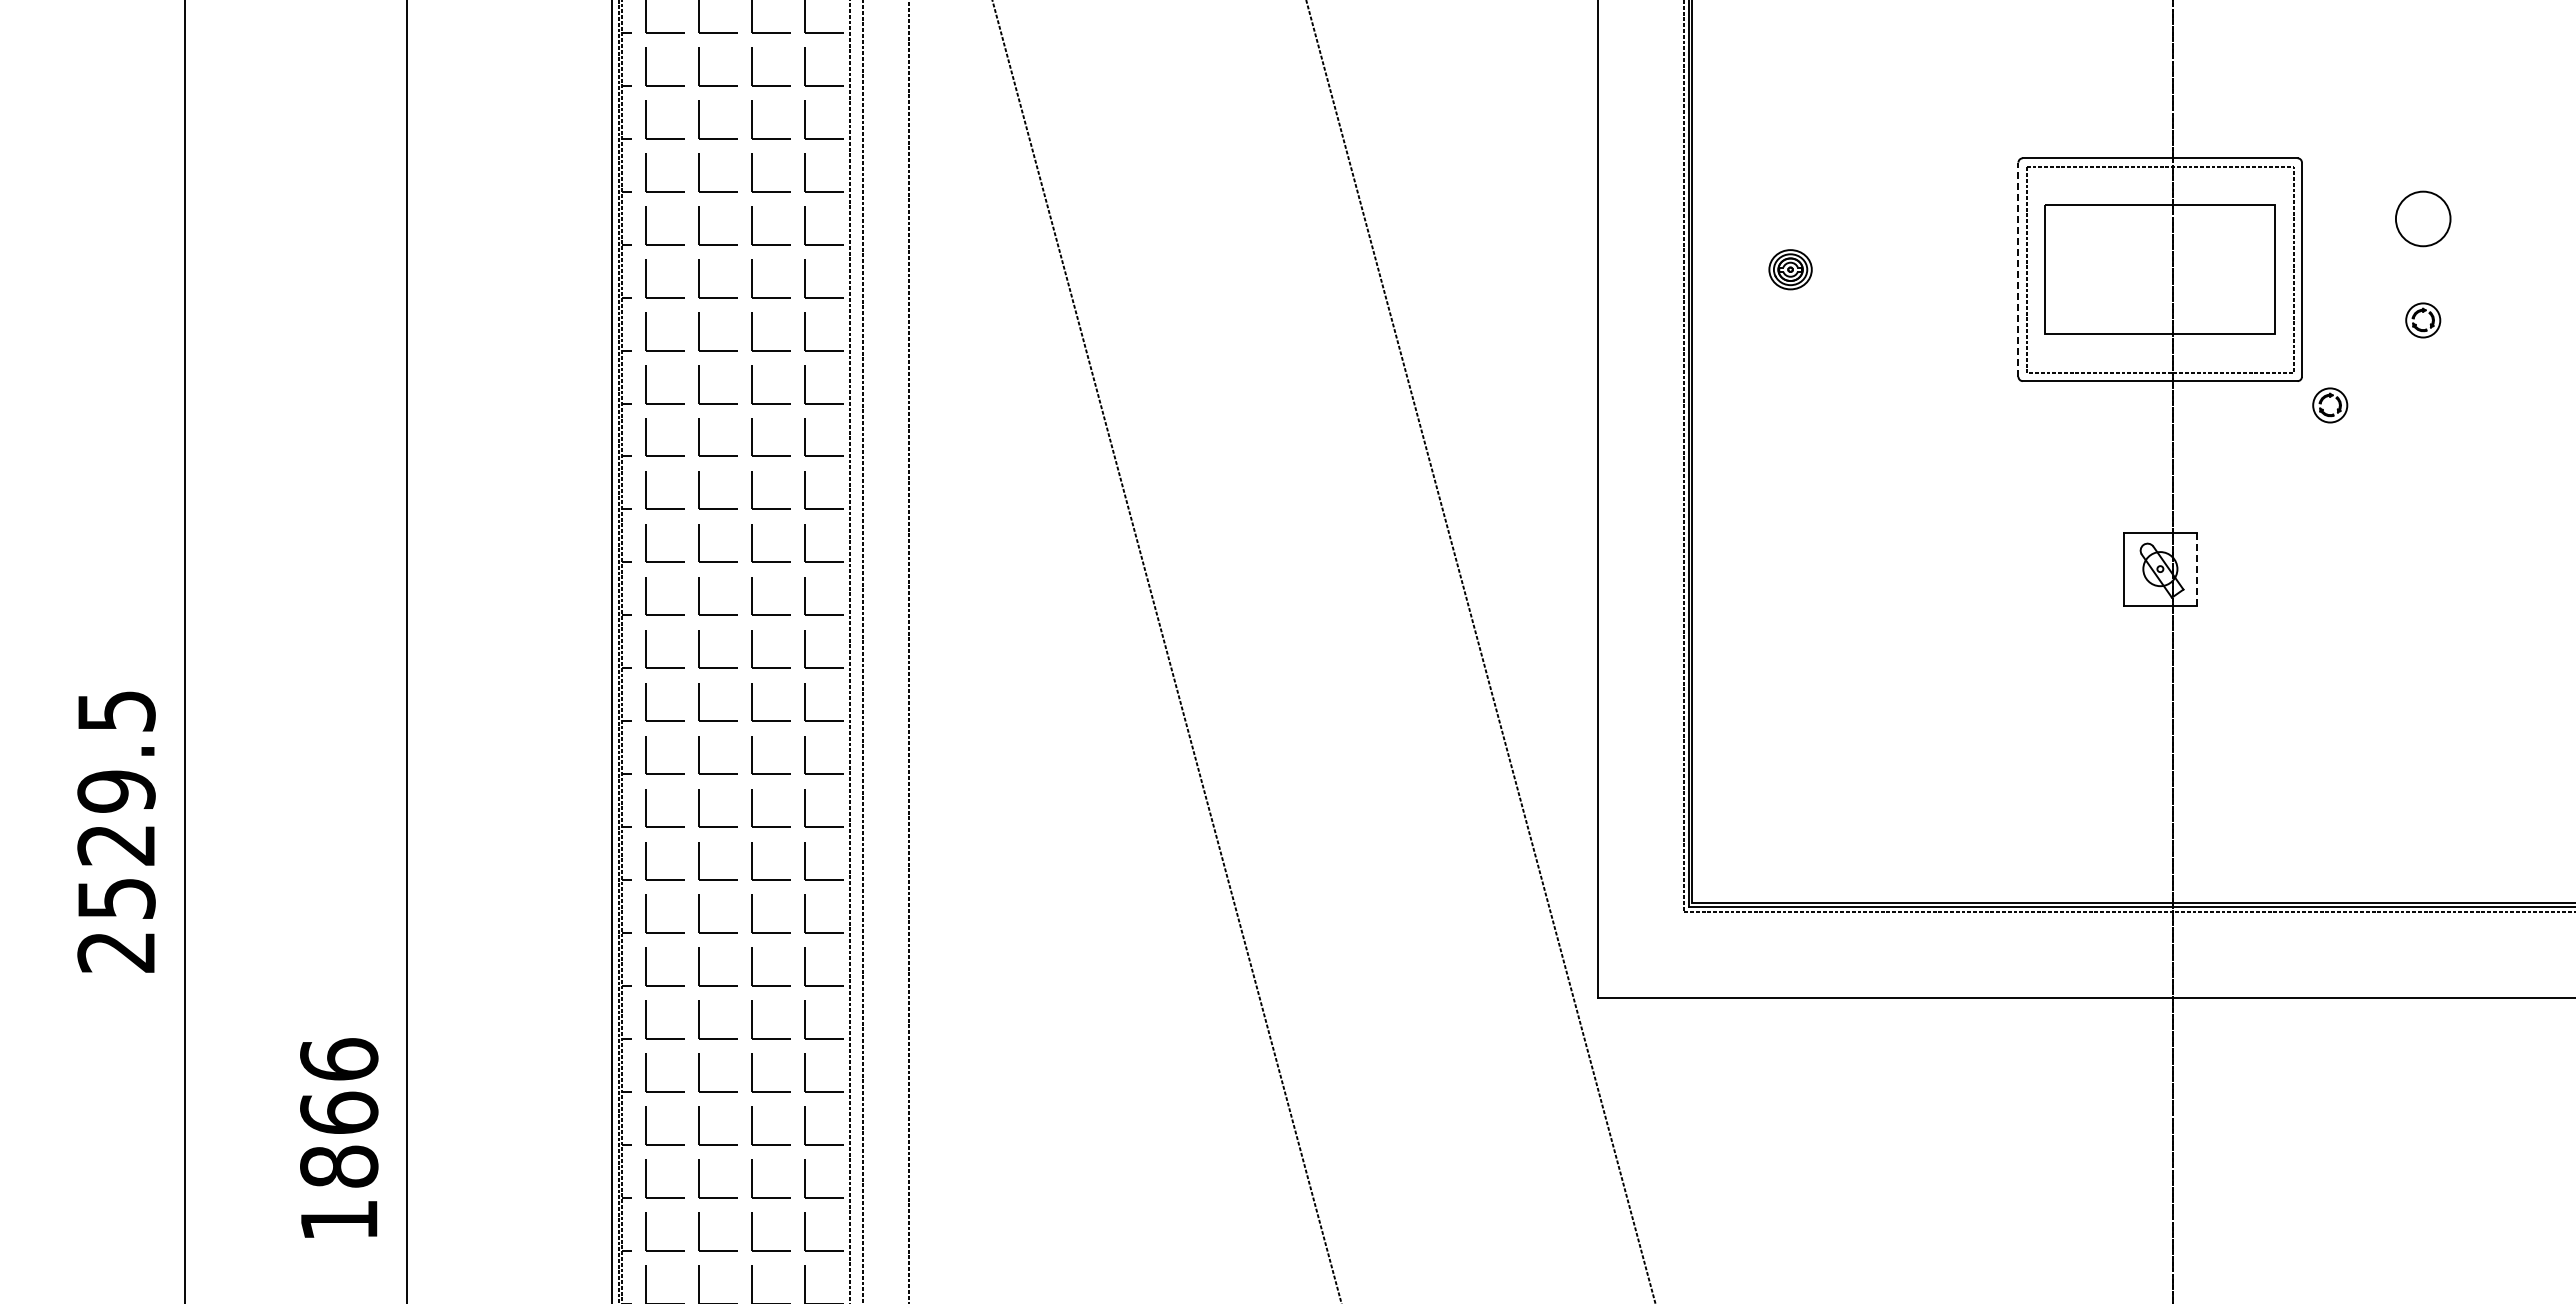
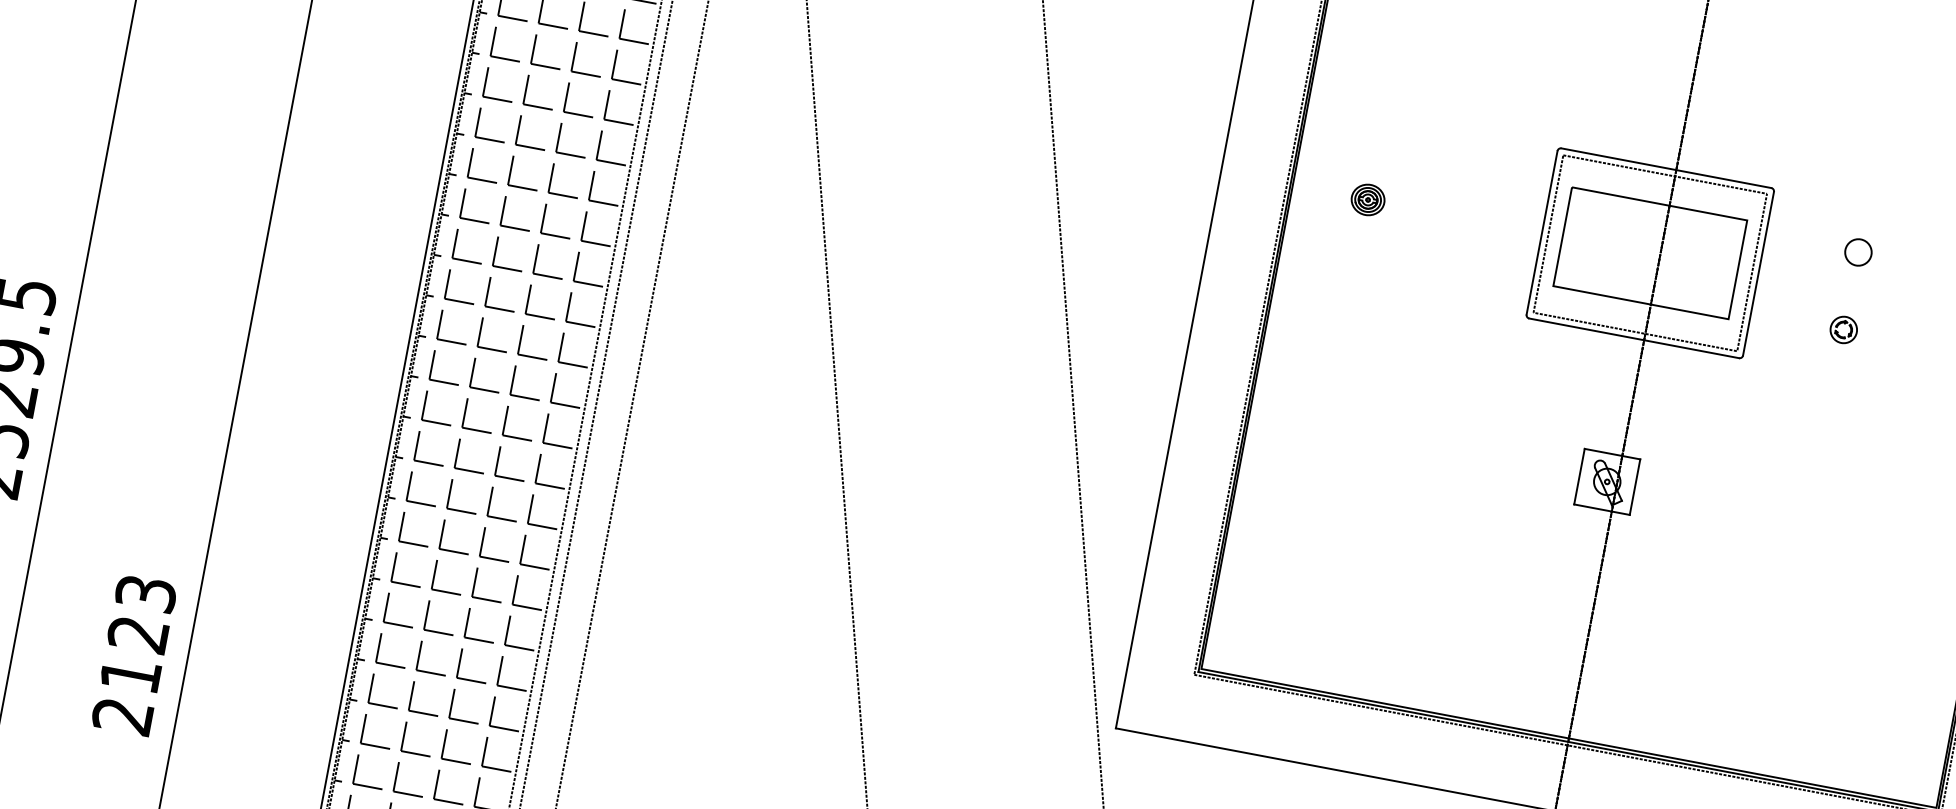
circle: (2423, 218) -> (1858, 252), size x0.62
line: (2018, 269) -> (1542, 232), dashed -> solid
part: (2330, 405) -> (1760, 381), removed
line: (2196, 569) -> (1634, 487), dashed -> solid
text: (339, 1139) -> (134, 654), 1866 -> 2123

